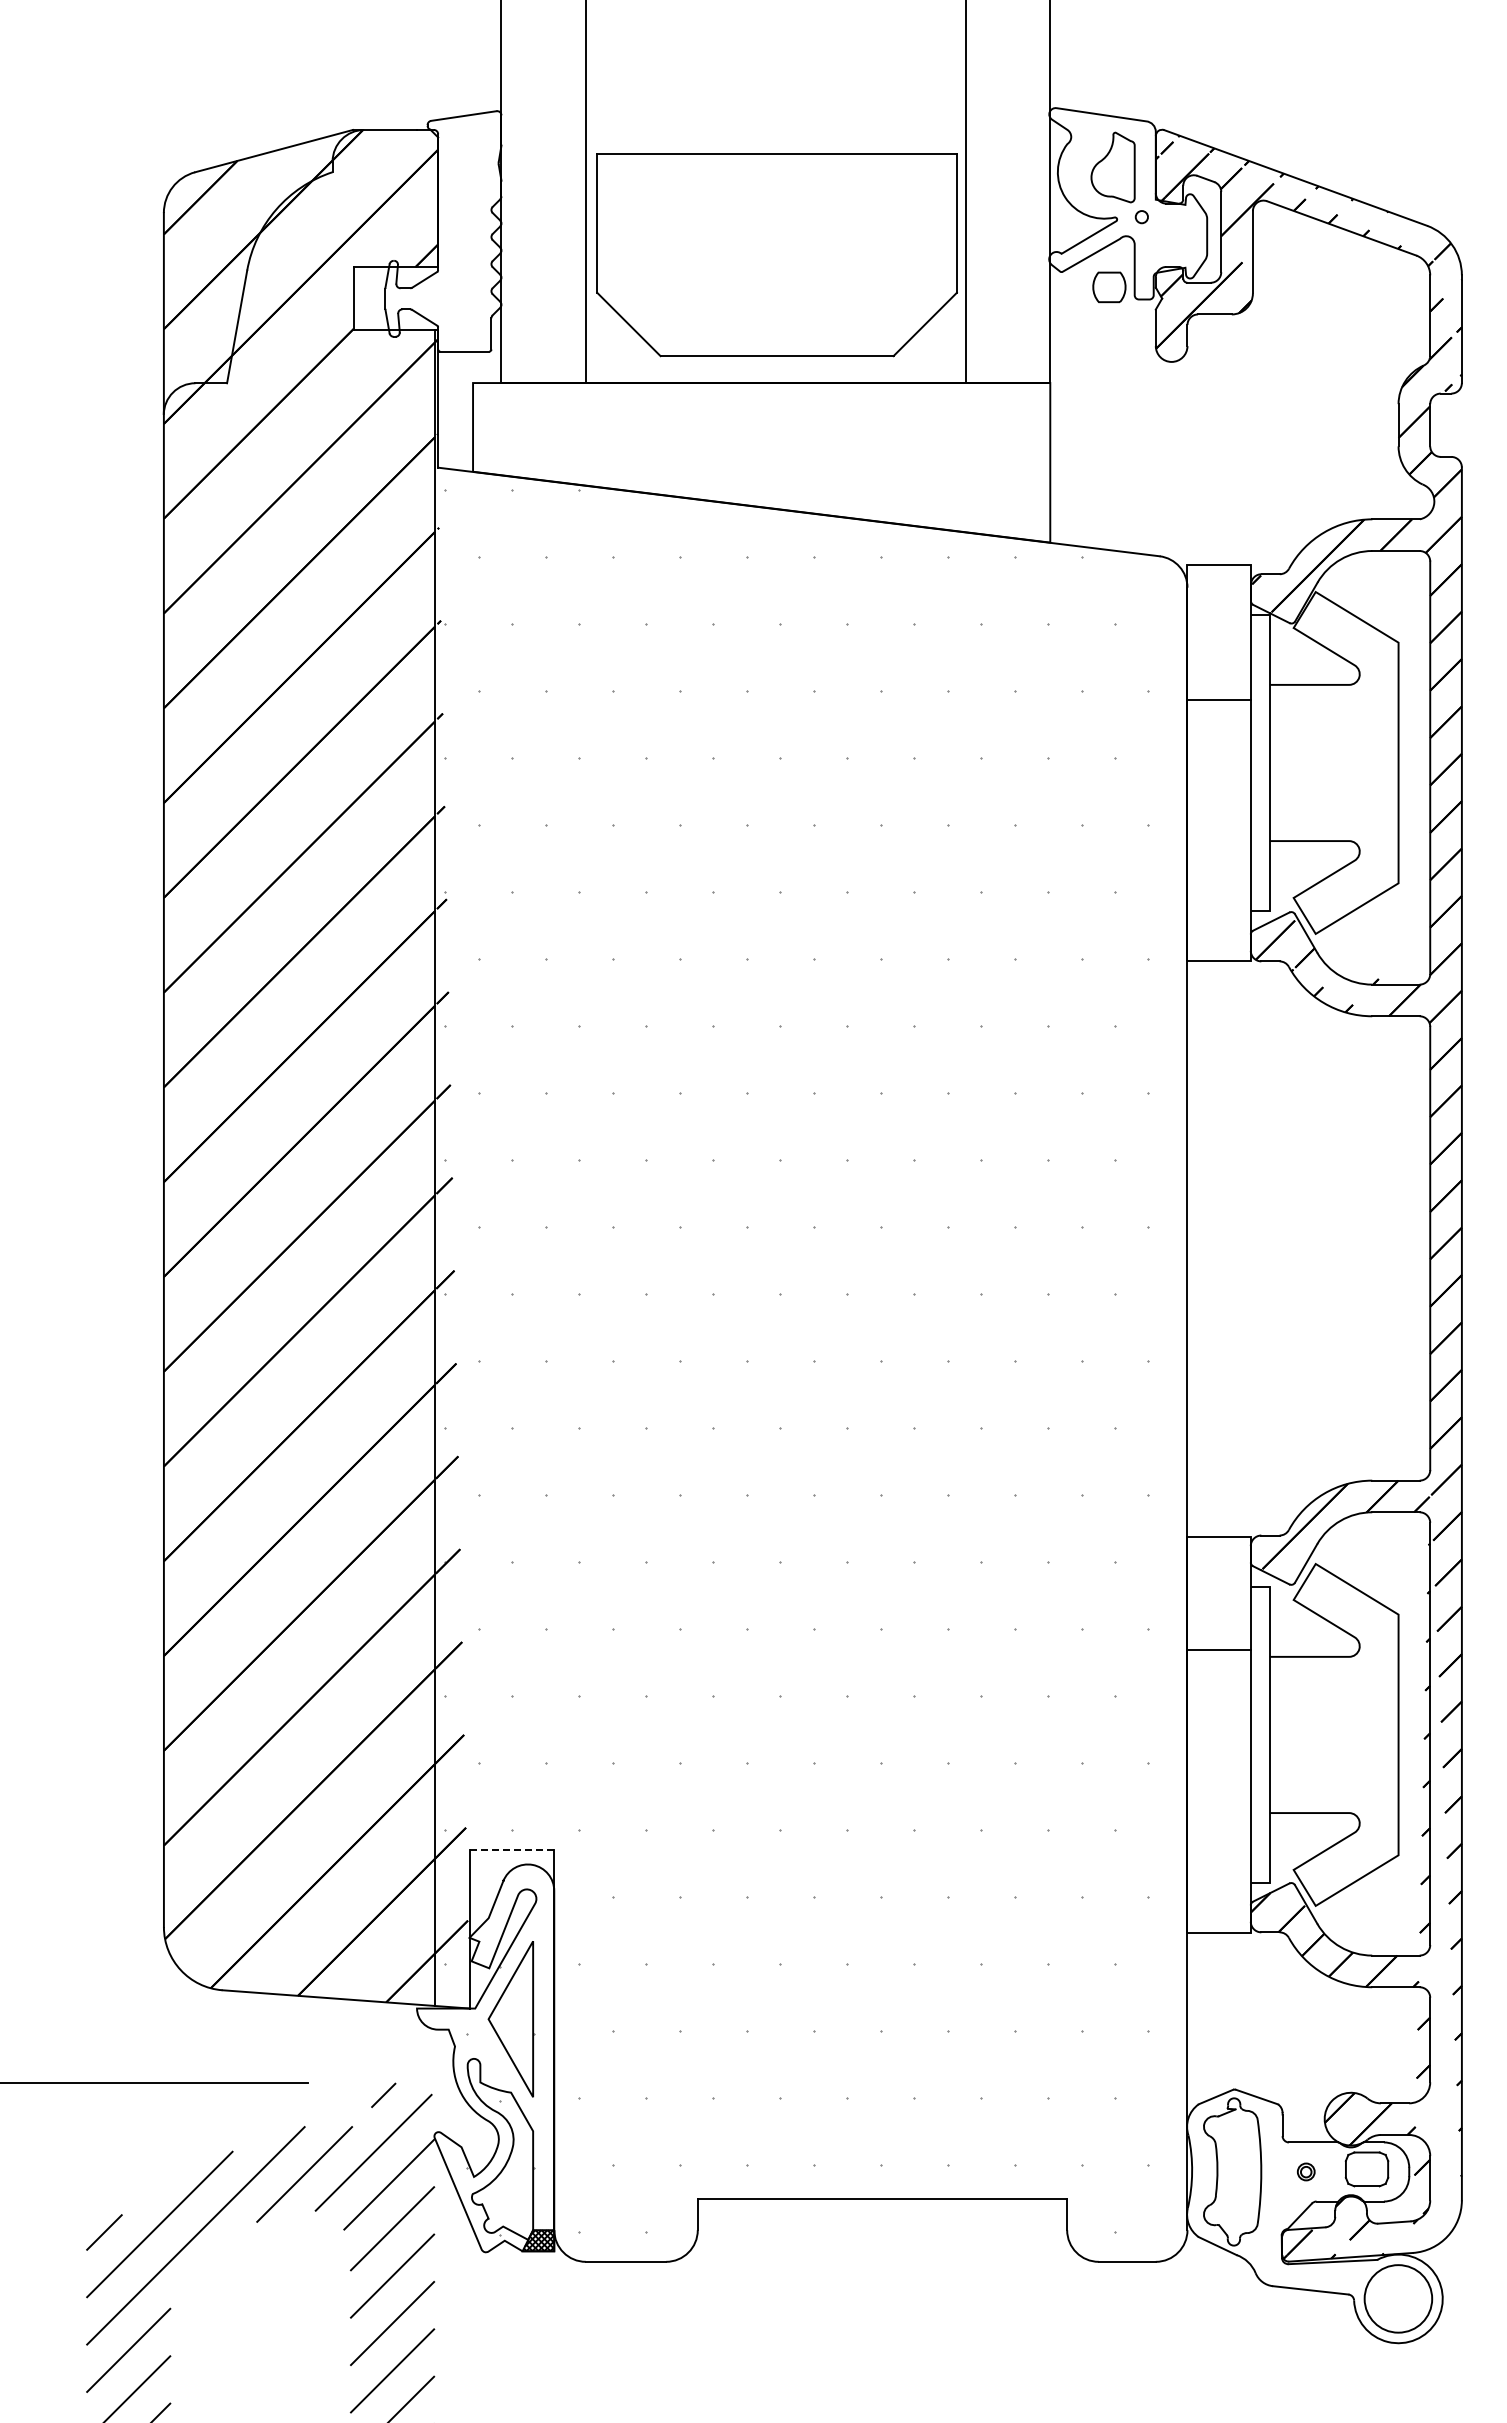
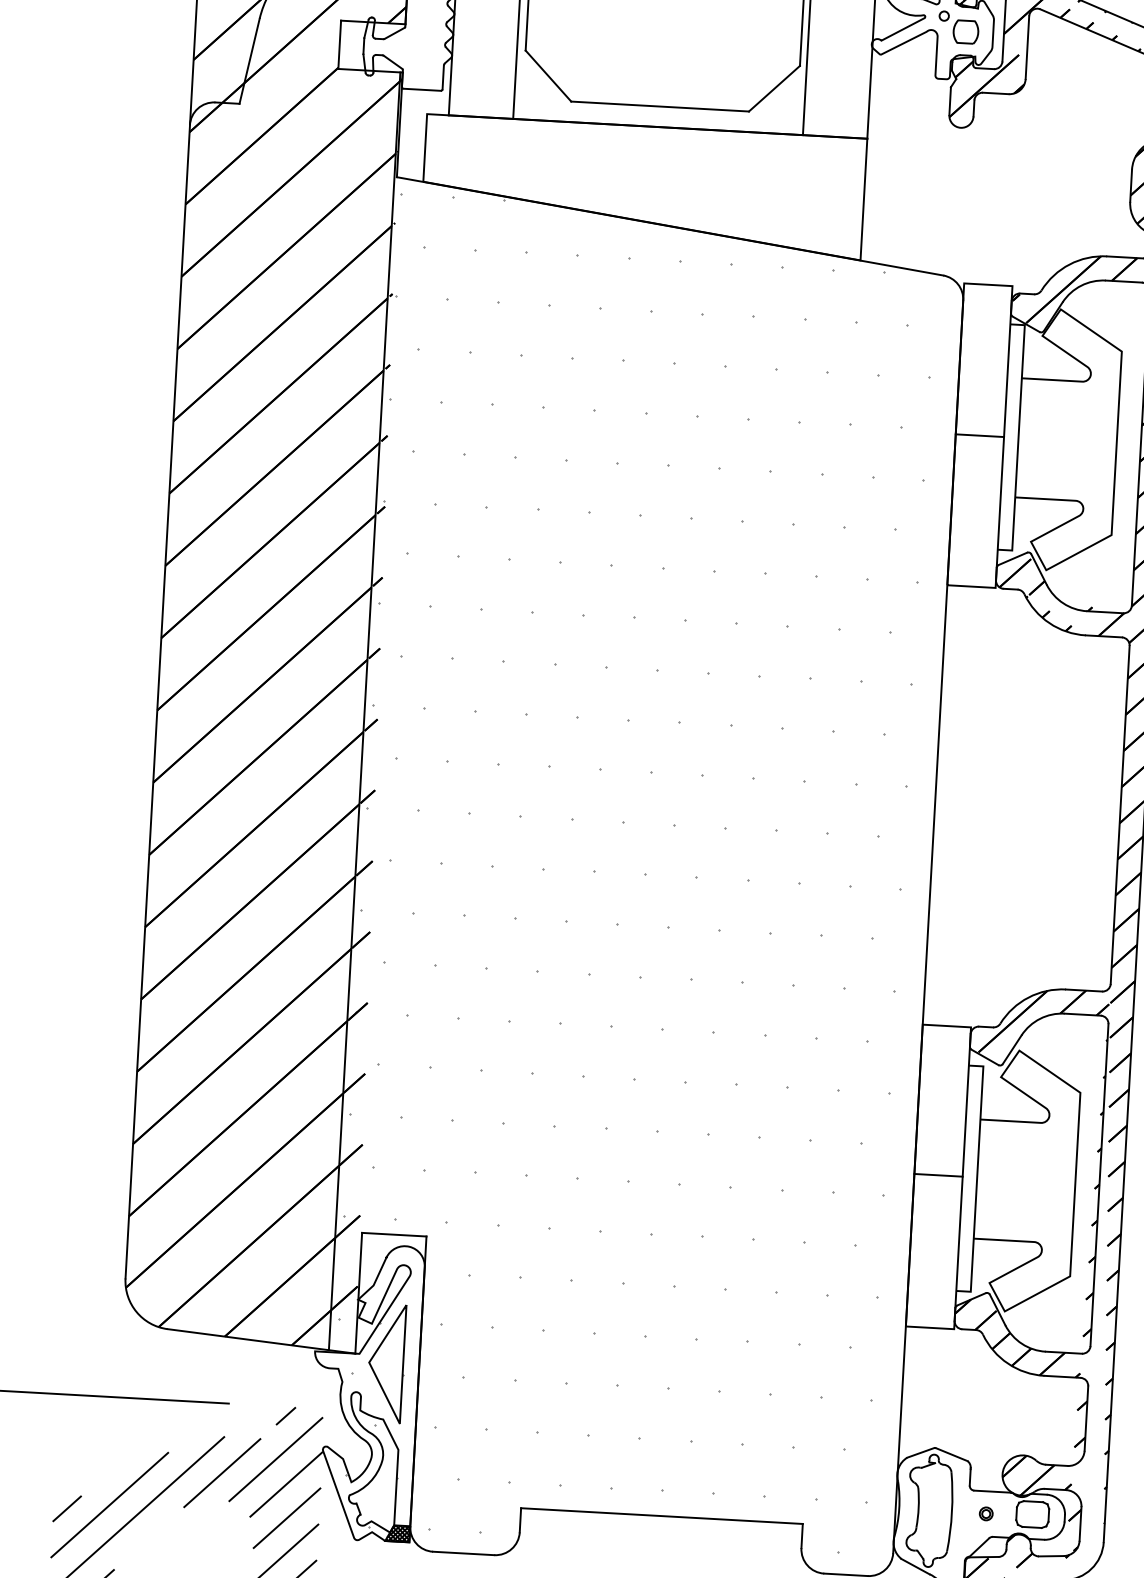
part: (1109, 287) -> (966, 32), moved
line: (1218, 699) -> (979, 435), moved
line: (1218, 1649) -> (938, 1175), moved
line: (512, 1850) -> (394, 1234), dashed -> solid

